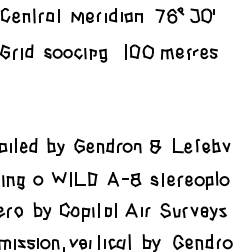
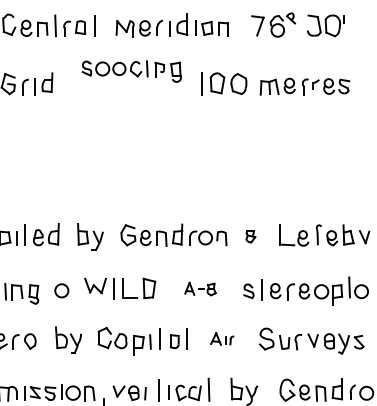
part: (75, 55) -> (131, 71), moved
part: (155, 146) -> (250, 235), size x0.6
part: (124, 179) -> (200, 289), size x0.6
part: (137, 210) -> (221, 338), size x0.6

